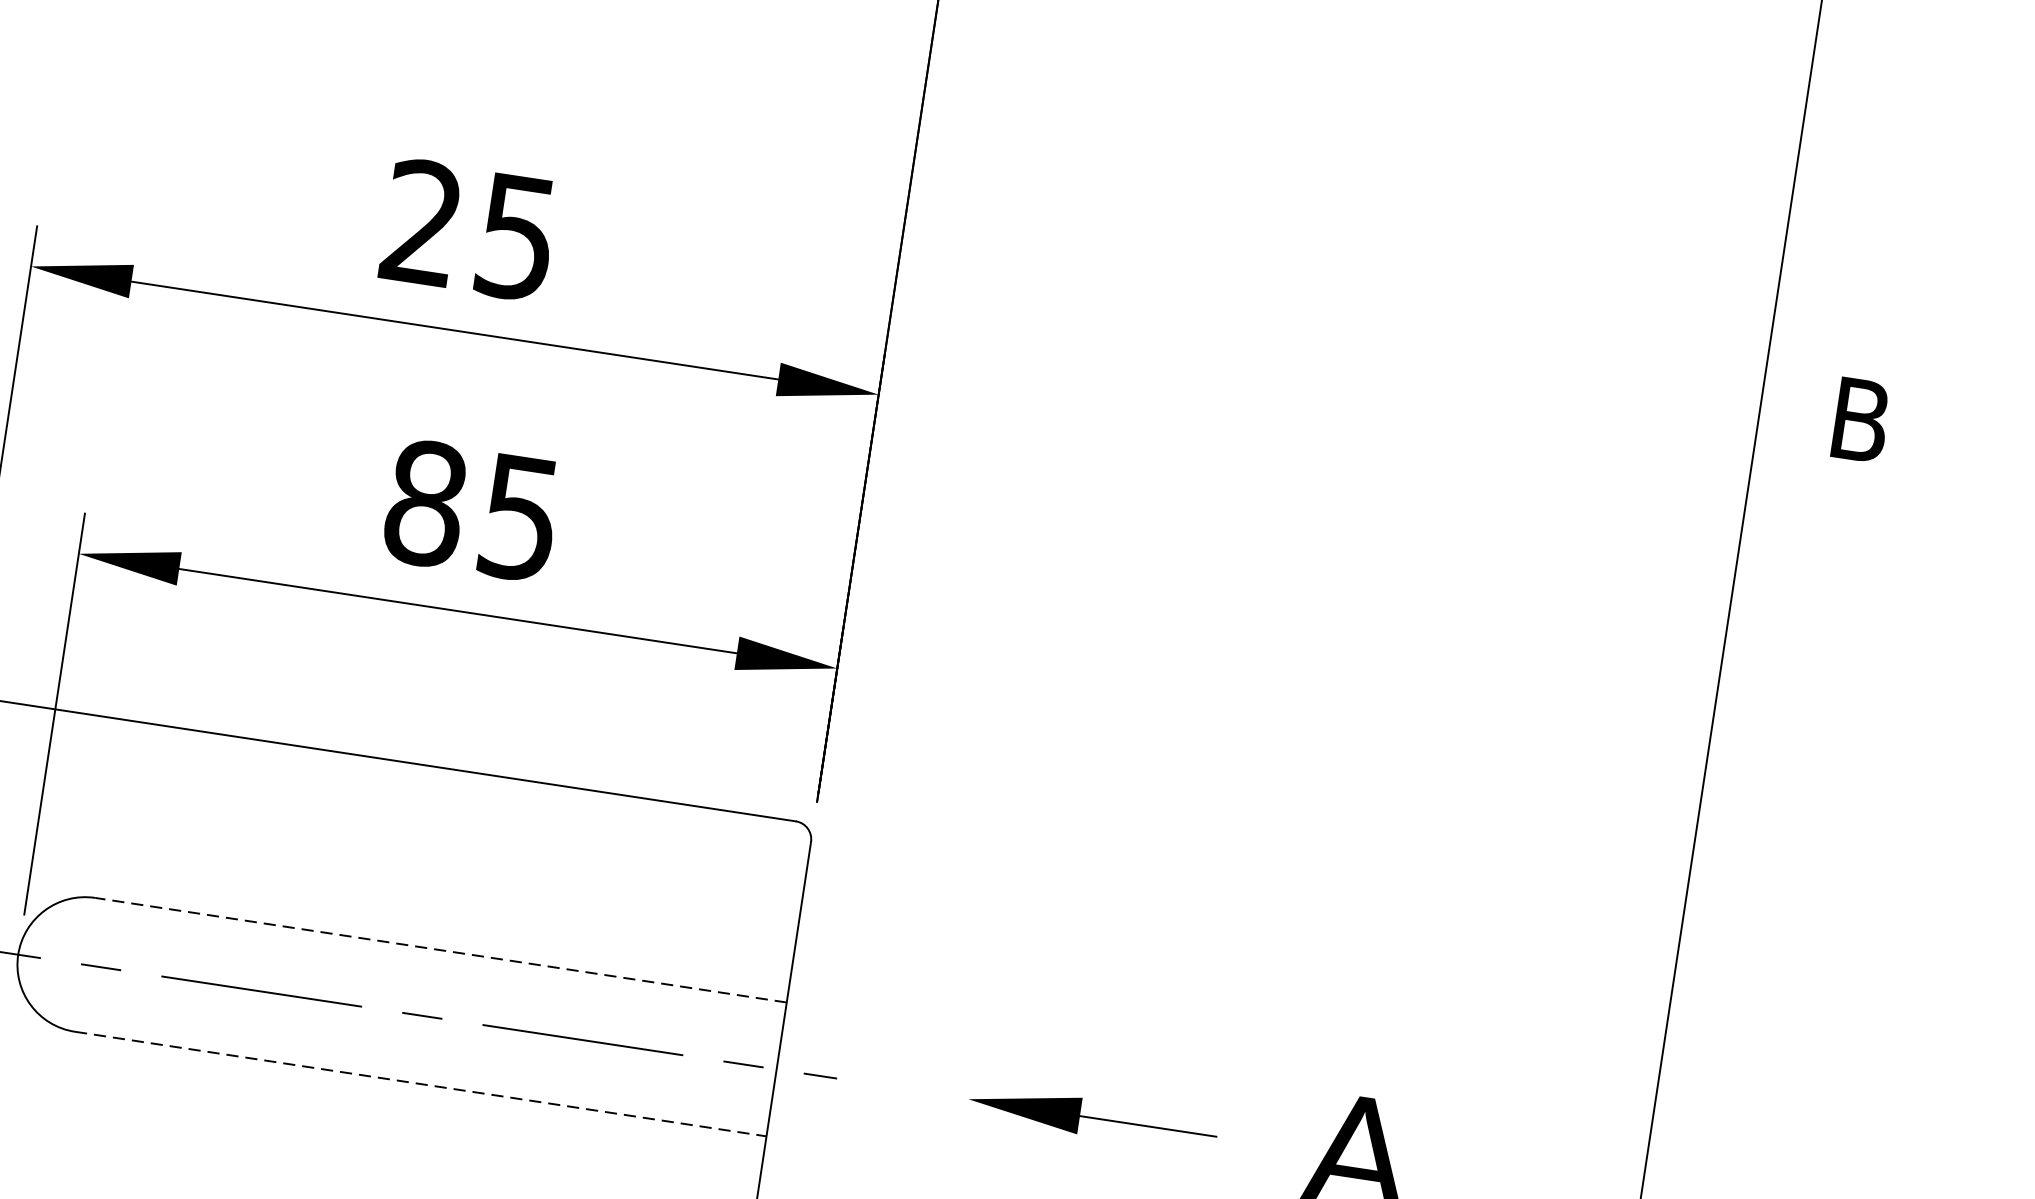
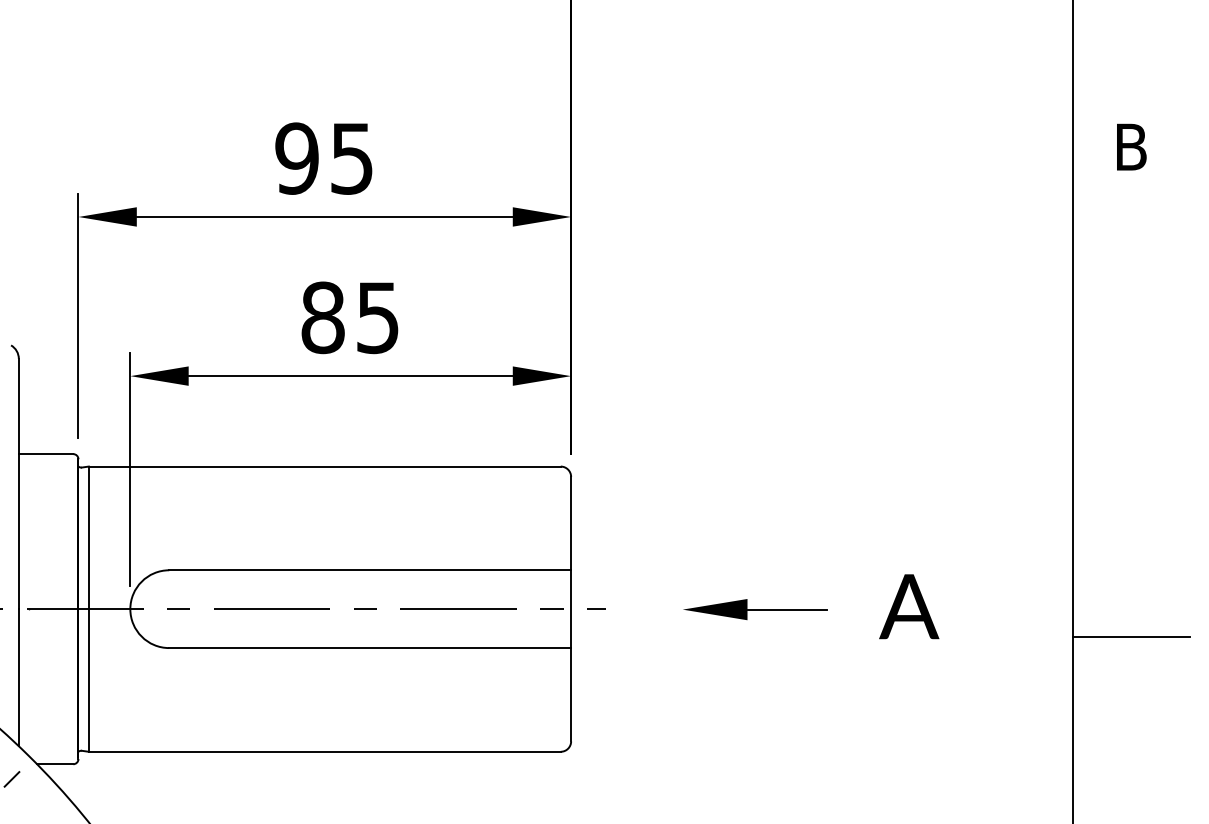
text: (421, 222) -> (296, 158), 25 -> 95
line: (441, 950) -> (370, 570), dashed -> solid
line: (421, 1084) -> (370, 648), dashed -> solid

